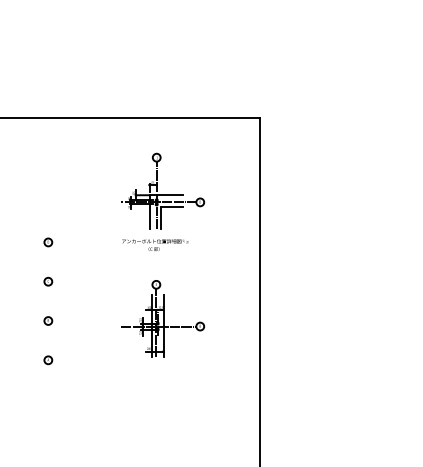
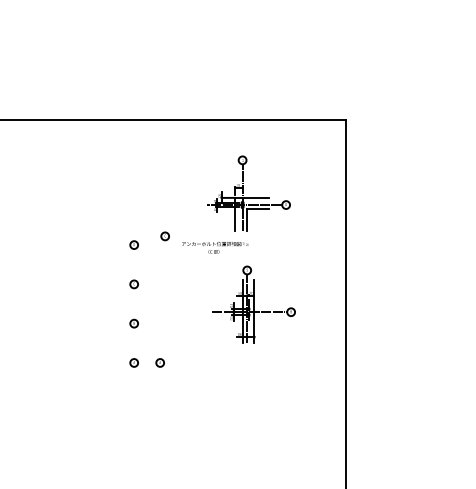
part: (78, 233) -> (164, 236), added
text: (155, 244) -> (215, 247), moved
part: (162, 318) -> (253, 304), moved
part: (73, 359) -> (159, 362), added

